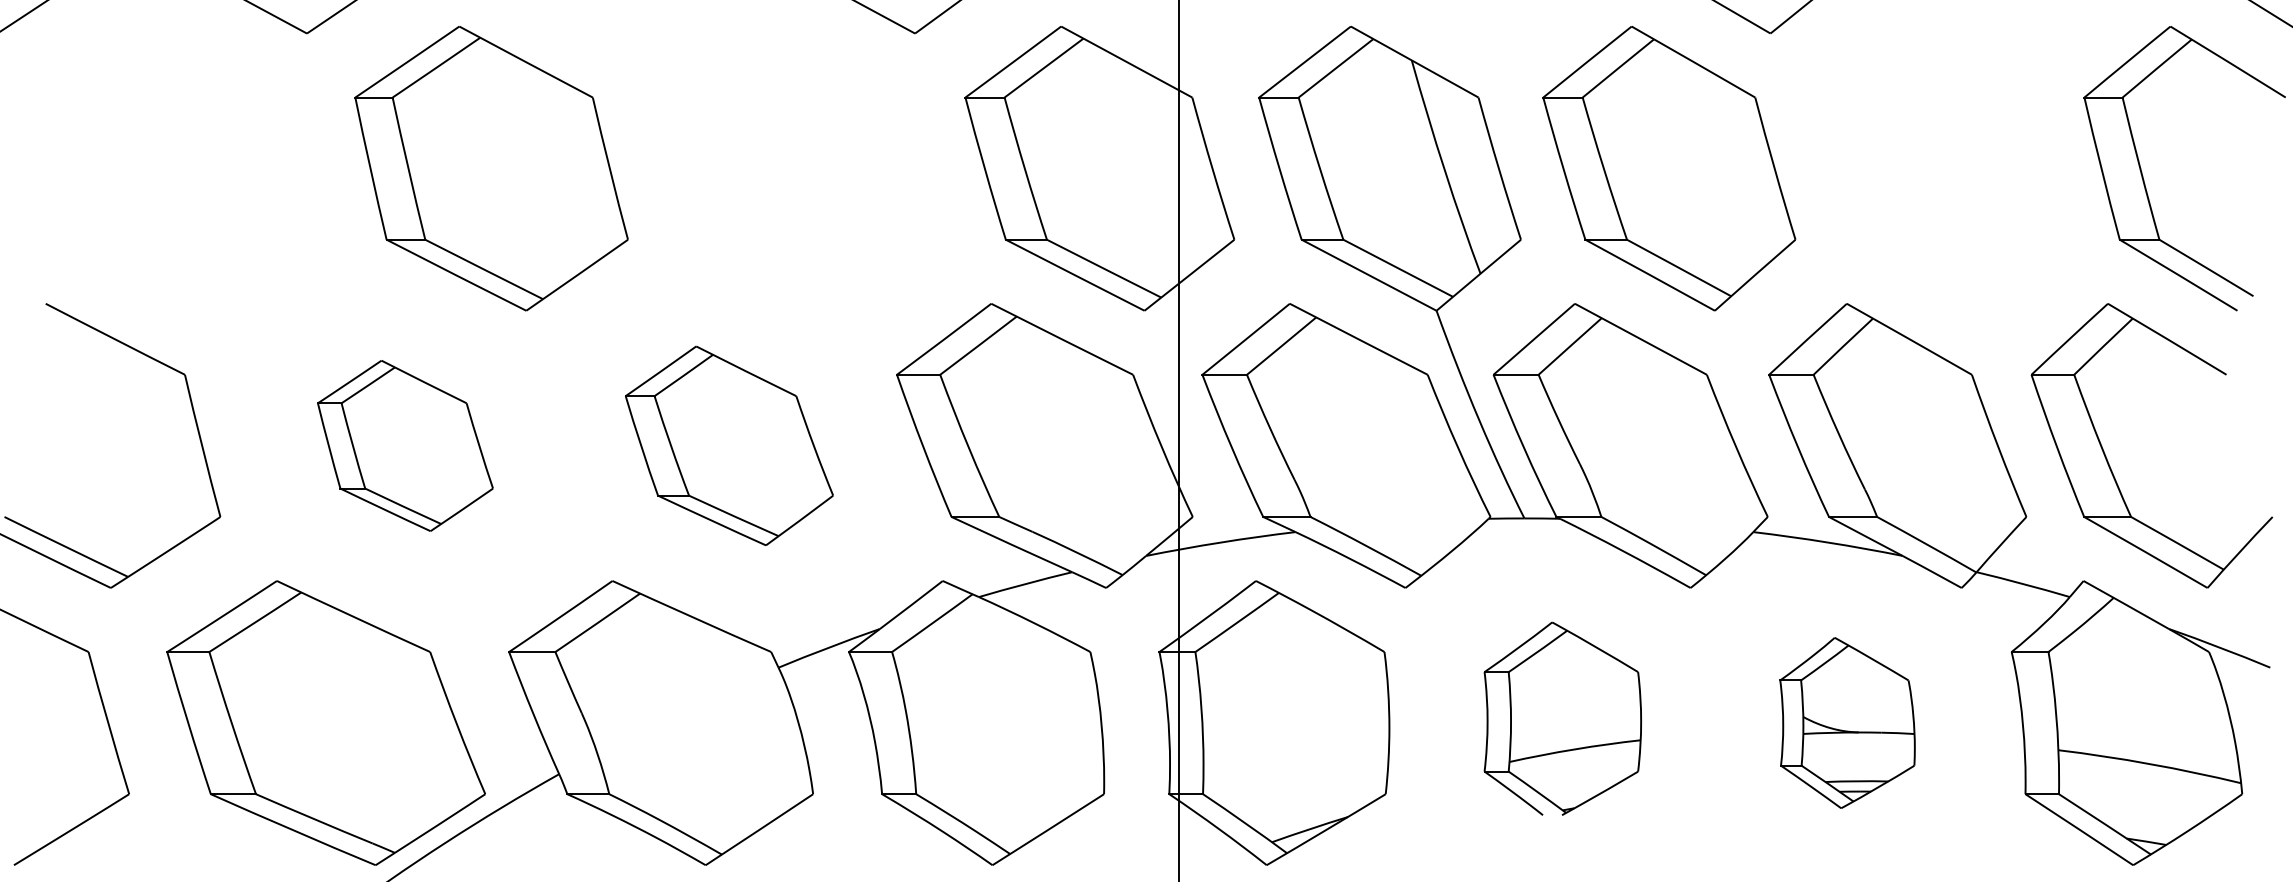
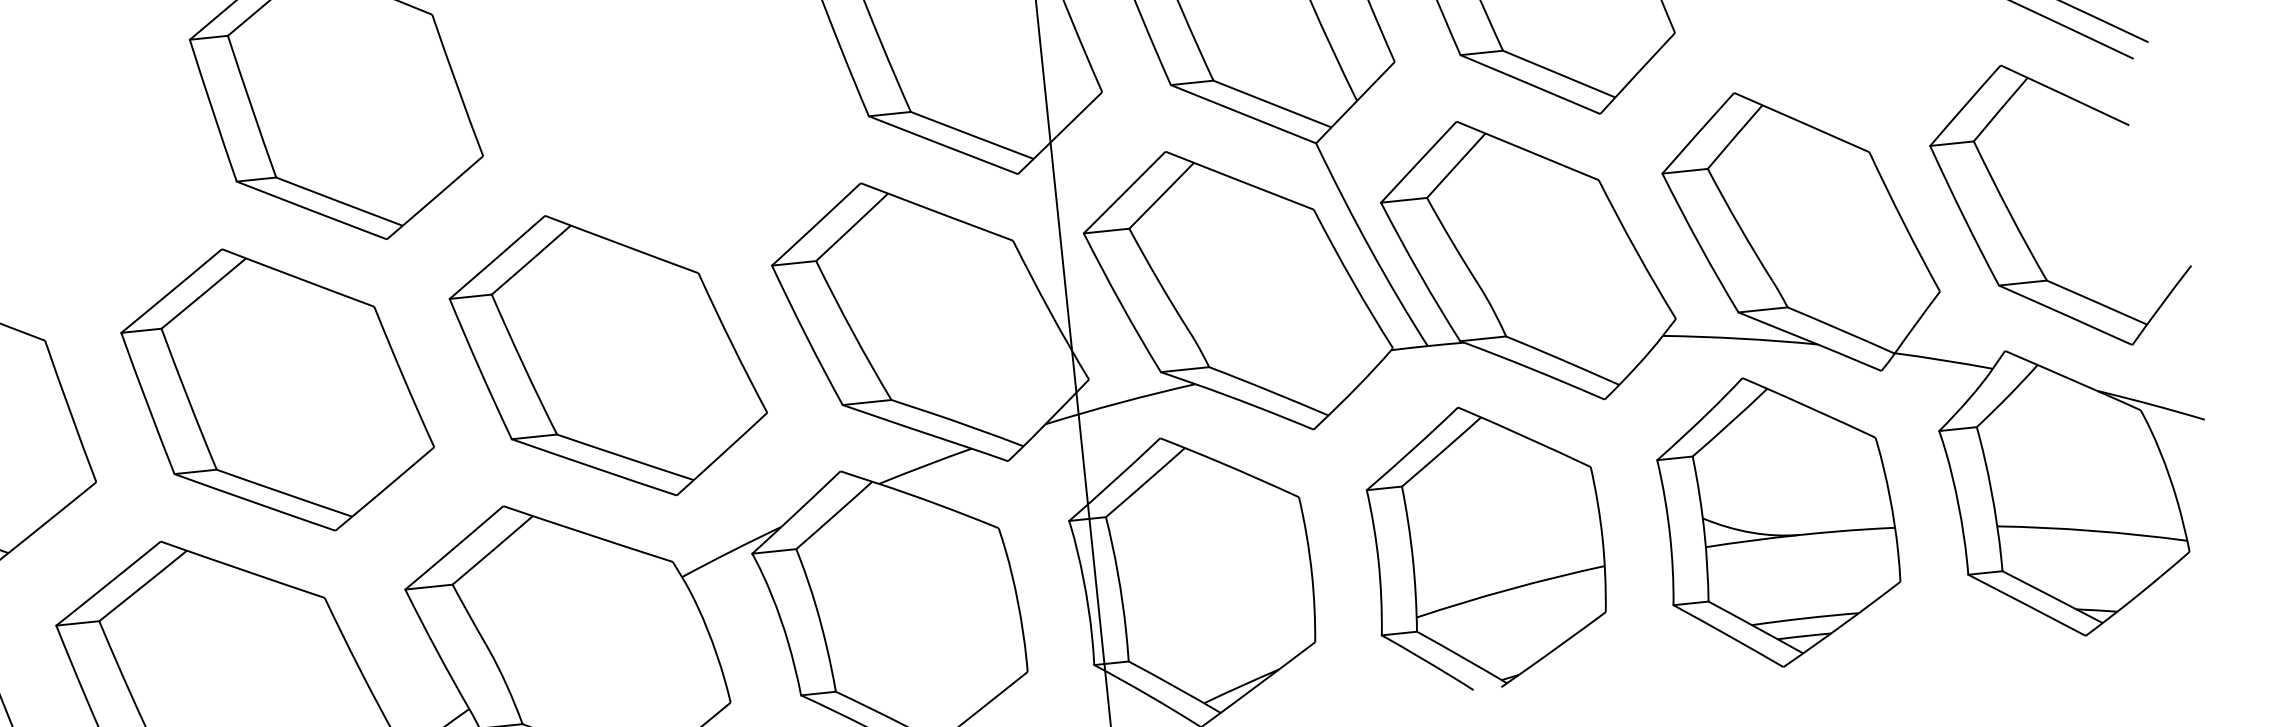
part: (405, 445) -> (277, 389), size x1.67
part: (729, 445) -> (608, 355), size x1.43
part: (1562, 718) -> (1487, 546), size x1.43
part: (1847, 722) -> (1779, 520), size x1.67

